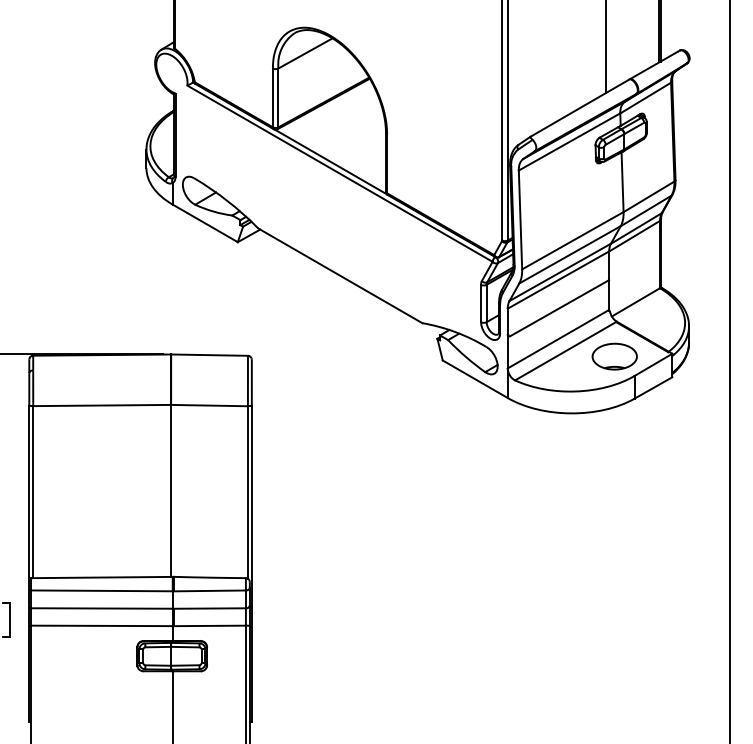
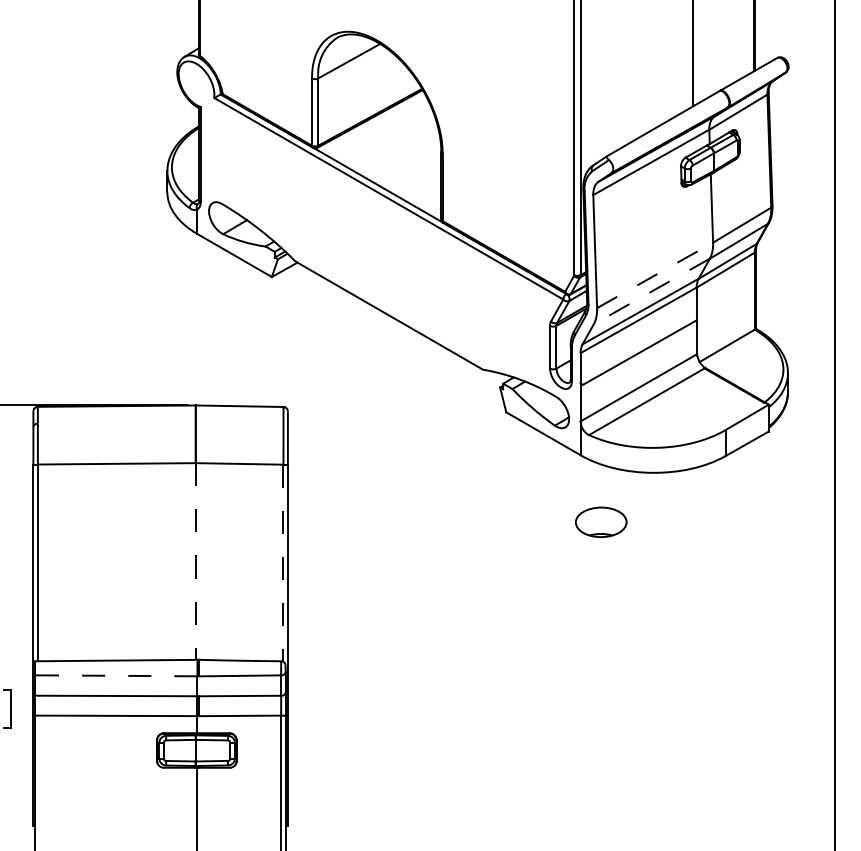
line: (573, 240) -> (655, 275), solid -> dashed
line: (569, 255) -> (651, 292), solid -> dashed
part: (614, 356) -> (600, 522), moved
line: (171, 491) -> (196, 562), solid -> dashed
line: (247, 492) -> (282, 563), solid -> dashed
line: (101, 590) -> (115, 675), solid -> dashed

